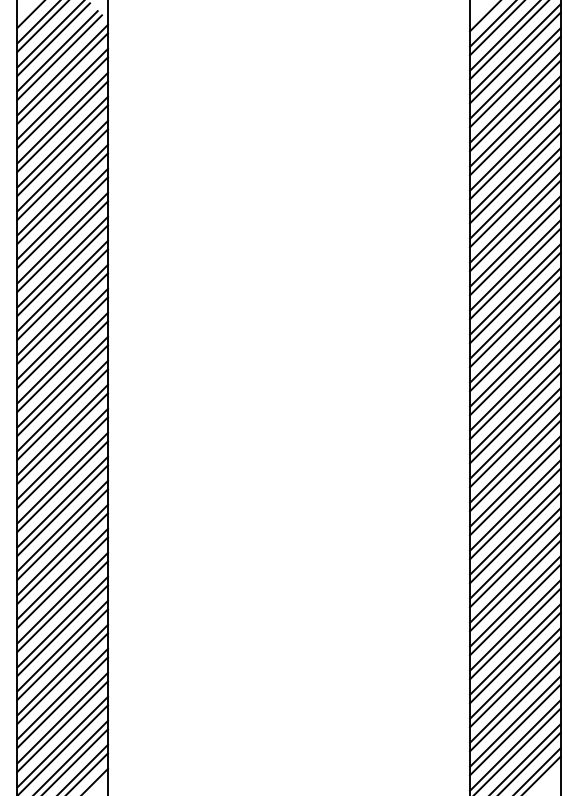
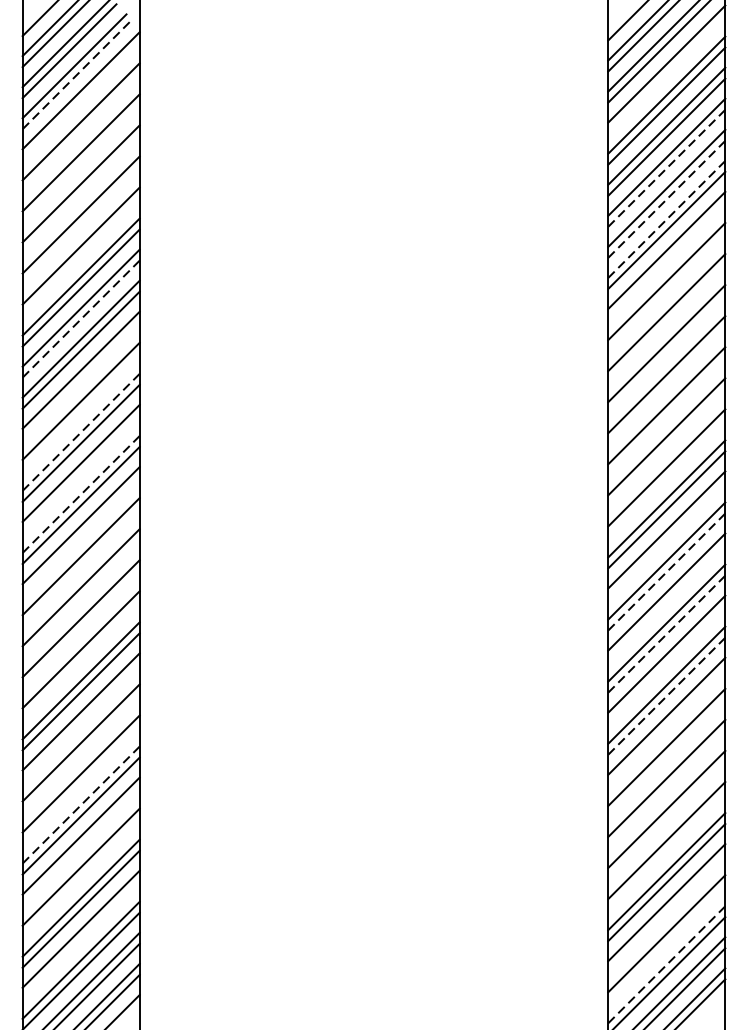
line: (59, 57) -> (77, 74), solid -> dashed
line: (515, 57) -> (667, 74), removed
line: (62, 78) -> (80, 101), removed
line: (62, 102) -> (80, 132), removed
line: (62, 126) -> (80, 163), removed
line: (515, 130) -> (667, 168), solid -> dashed
line: (62, 150) -> (80, 194), removed
line: (515, 154) -> (667, 199), solid -> dashed
line: (515, 169) -> (667, 219), solid -> dashed
line: (62, 174) -> (80, 225), removed
line: (62, 198) -> (80, 256), removed
line: (515, 201) -> (667, 260), removed
line: (515, 225) -> (667, 291), removed
line: (62, 246) -> (80, 318), solid -> dashed
line: (515, 249) -> (667, 322), removed
line: (515, 273) -> (667, 353), removed
line: (62, 294) -> (80, 381), removed
line: (515, 297) -> (667, 384), removed
line: (62, 318) -> (80, 412), removed
line: (515, 321) -> (667, 416), removed
line: (62, 334) -> (80, 432), solid -> dashed
line: (515, 345) -> (667, 447), removed
line: (62, 366) -> (80, 474), removed
line: (515, 369) -> (667, 478), removed
line: (62, 382) -> (80, 494), solid -> dashed
line: (62, 414) -> (80, 536), removed
line: (515, 417) -> (667, 540), removed
line: (62, 438) -> (80, 567), removed
line: (515, 442) -> (667, 572), solid -> dashed
line: (62, 462) -> (80, 598), removed
line: (515, 465) -> (667, 602), removed
line: (62, 486) -> (80, 629), removed
line: (515, 490) -> (667, 634), solid -> dashed
line: (62, 510) -> (80, 660), removed
line: (515, 513) -> (667, 664), removed
line: (515, 538) -> (667, 696), solid -> dashed
line: (62, 558) -> (80, 722), removed
line: (515, 561) -> (667, 726), removed
line: (62, 582) -> (80, 753), removed
line: (515, 585) -> (667, 757), removed
line: (62, 606) -> (80, 784), removed
line: (515, 609) -> (667, 788), removed
line: (62, 622) -> (80, 805), solid -> dashed
line: (515, 633) -> (667, 819), removed
line: (62, 654) -> (80, 846), removed
line: (515, 657) -> (667, 850), removed
line: (62, 678) -> (80, 877), removed
line: (515, 705) -> (667, 912), removed
line: (62, 726) -> (80, 940), removed
line: (515, 729) -> (667, 943), removed
line: (515, 745) -> (667, 964), solid -> dashed

